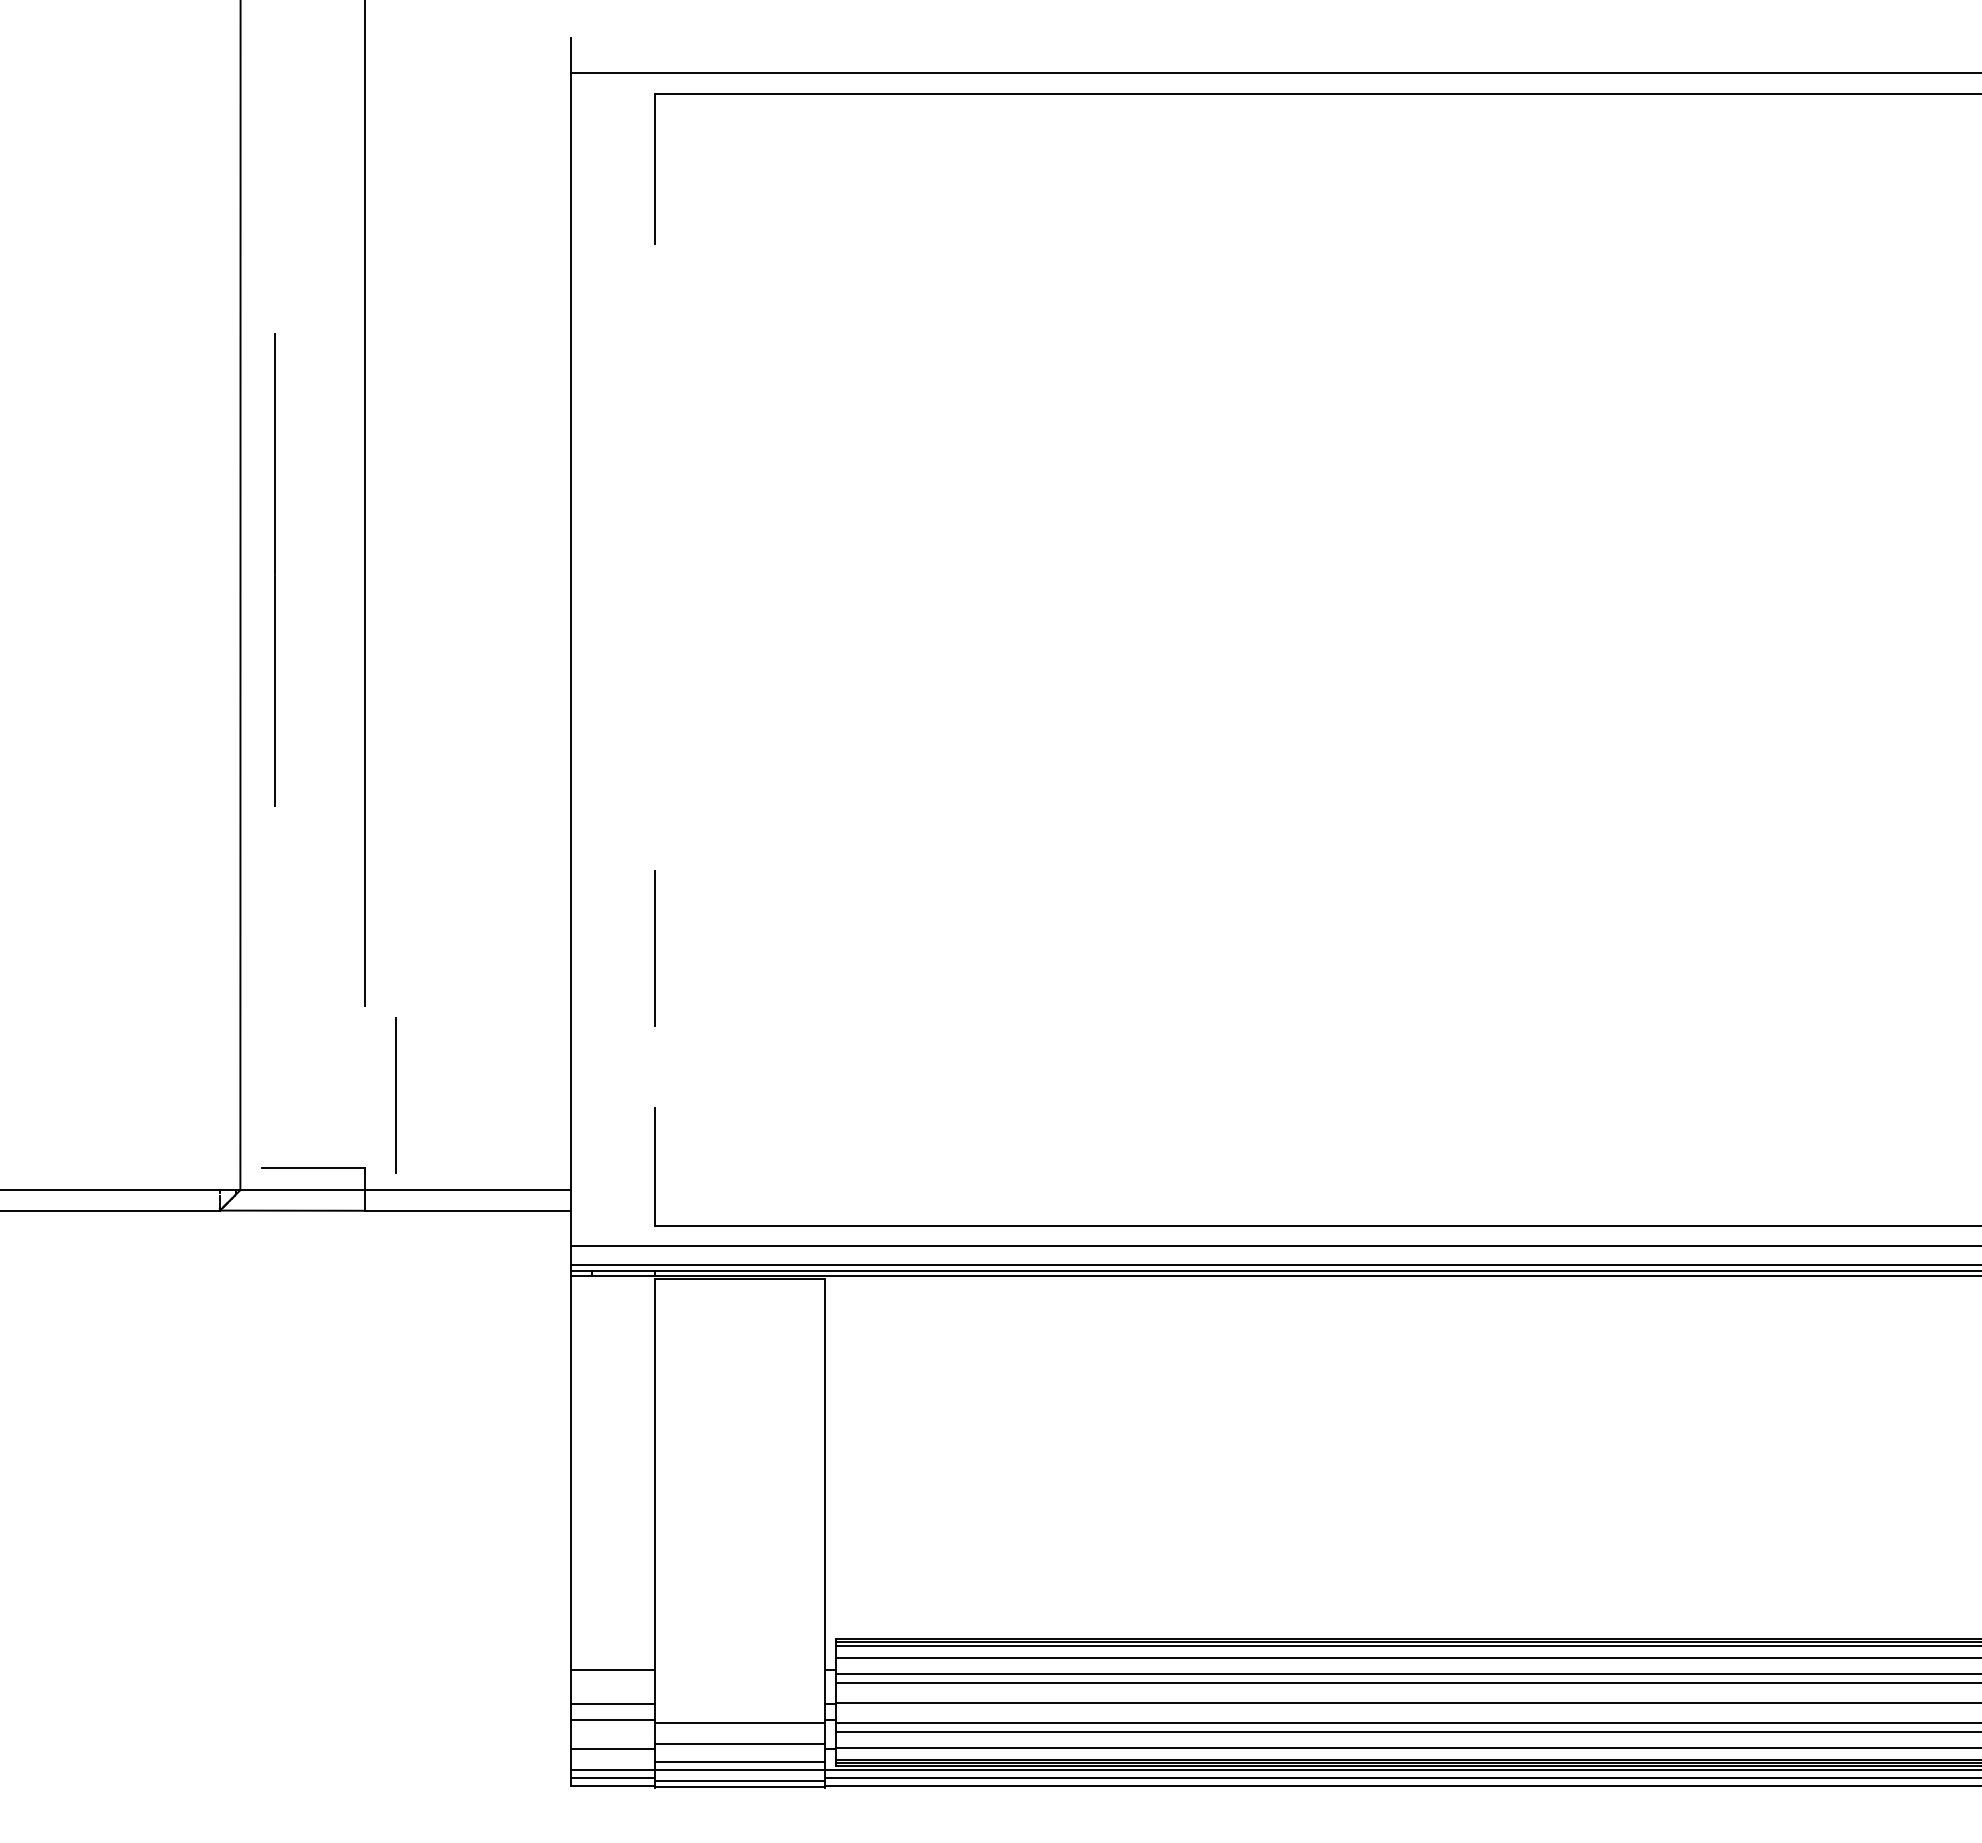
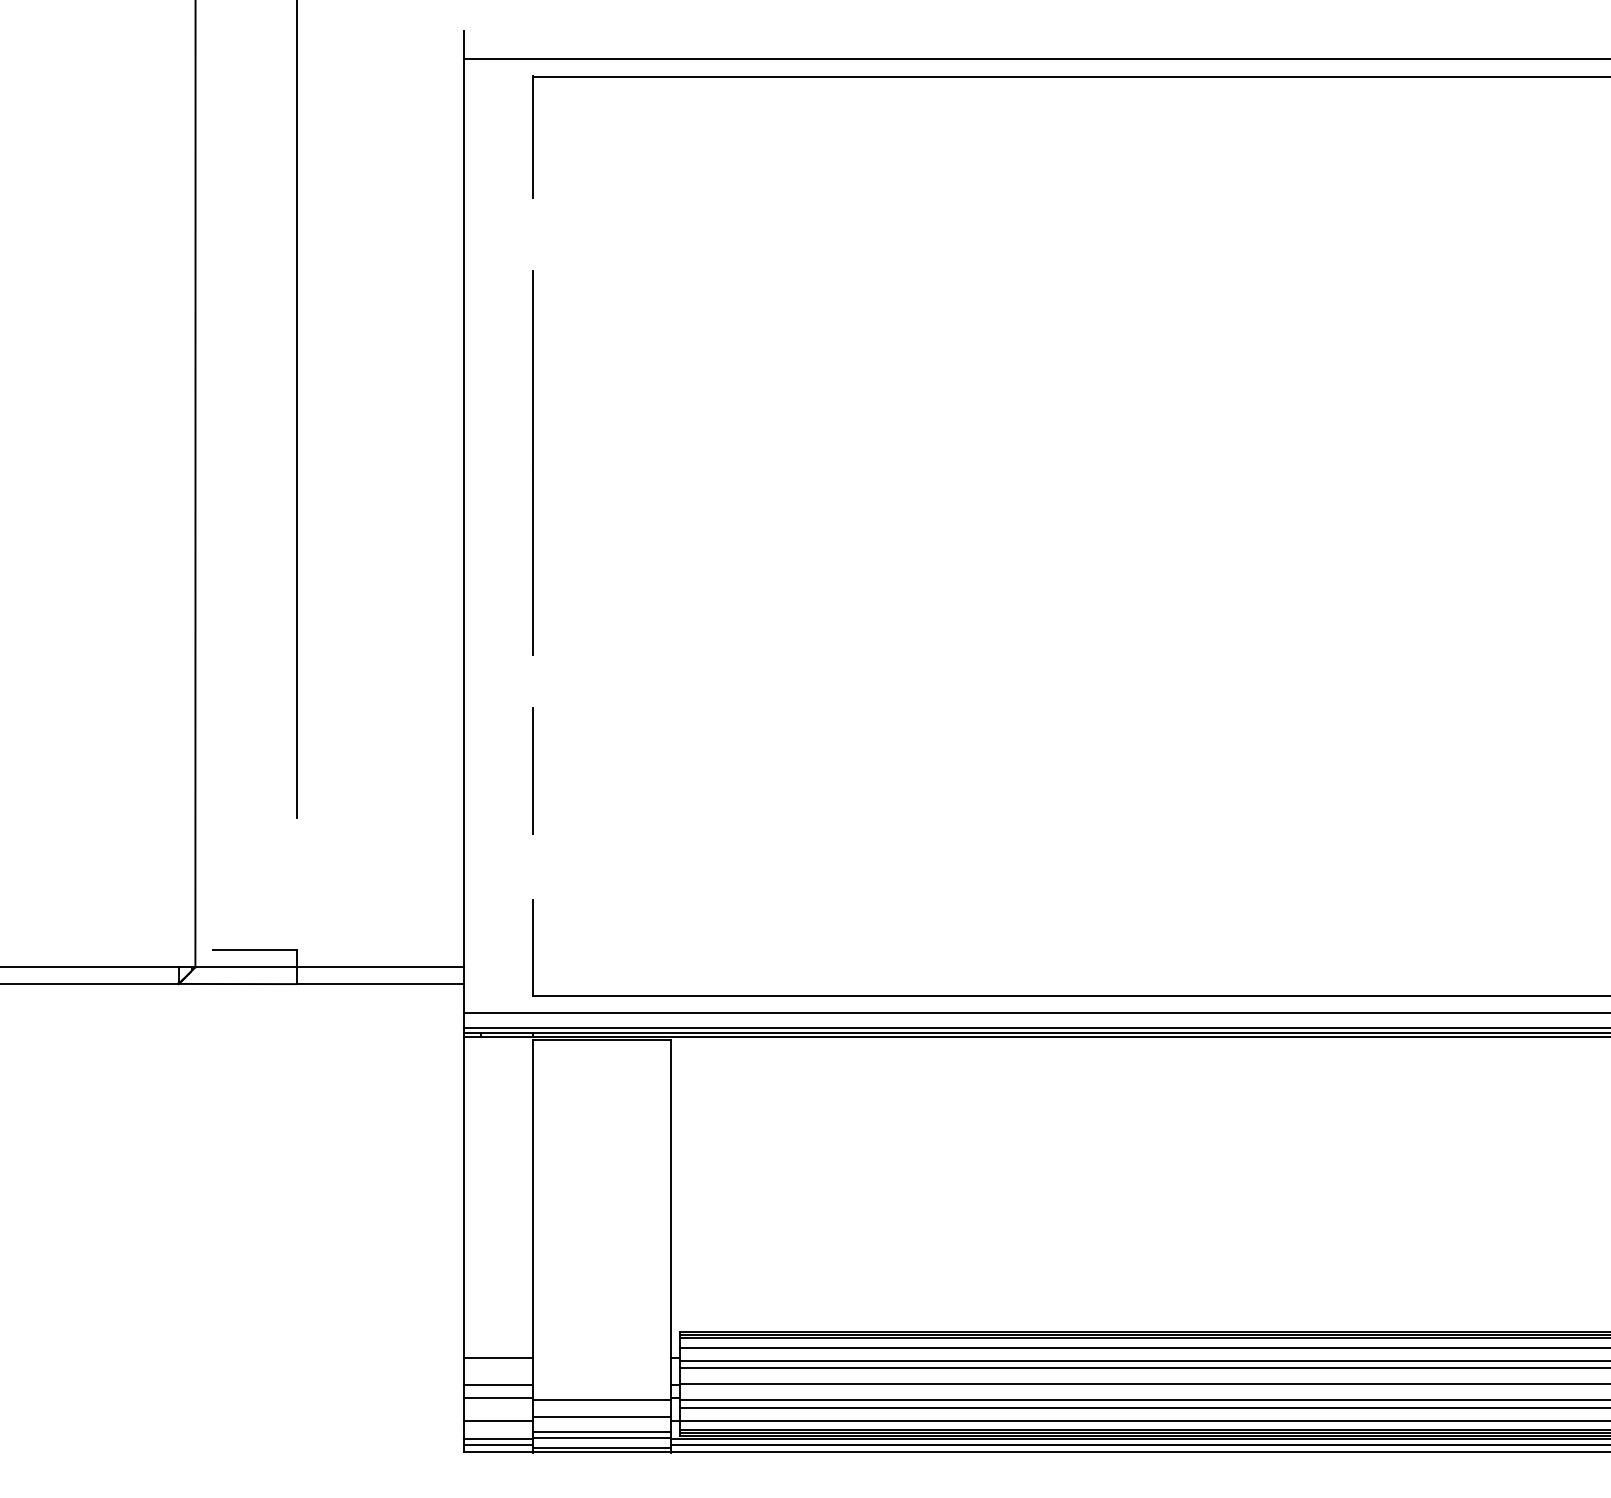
line: (274, 569) -> (531, 462), moved
line: (395, 1095) -> (321, 890), removed

